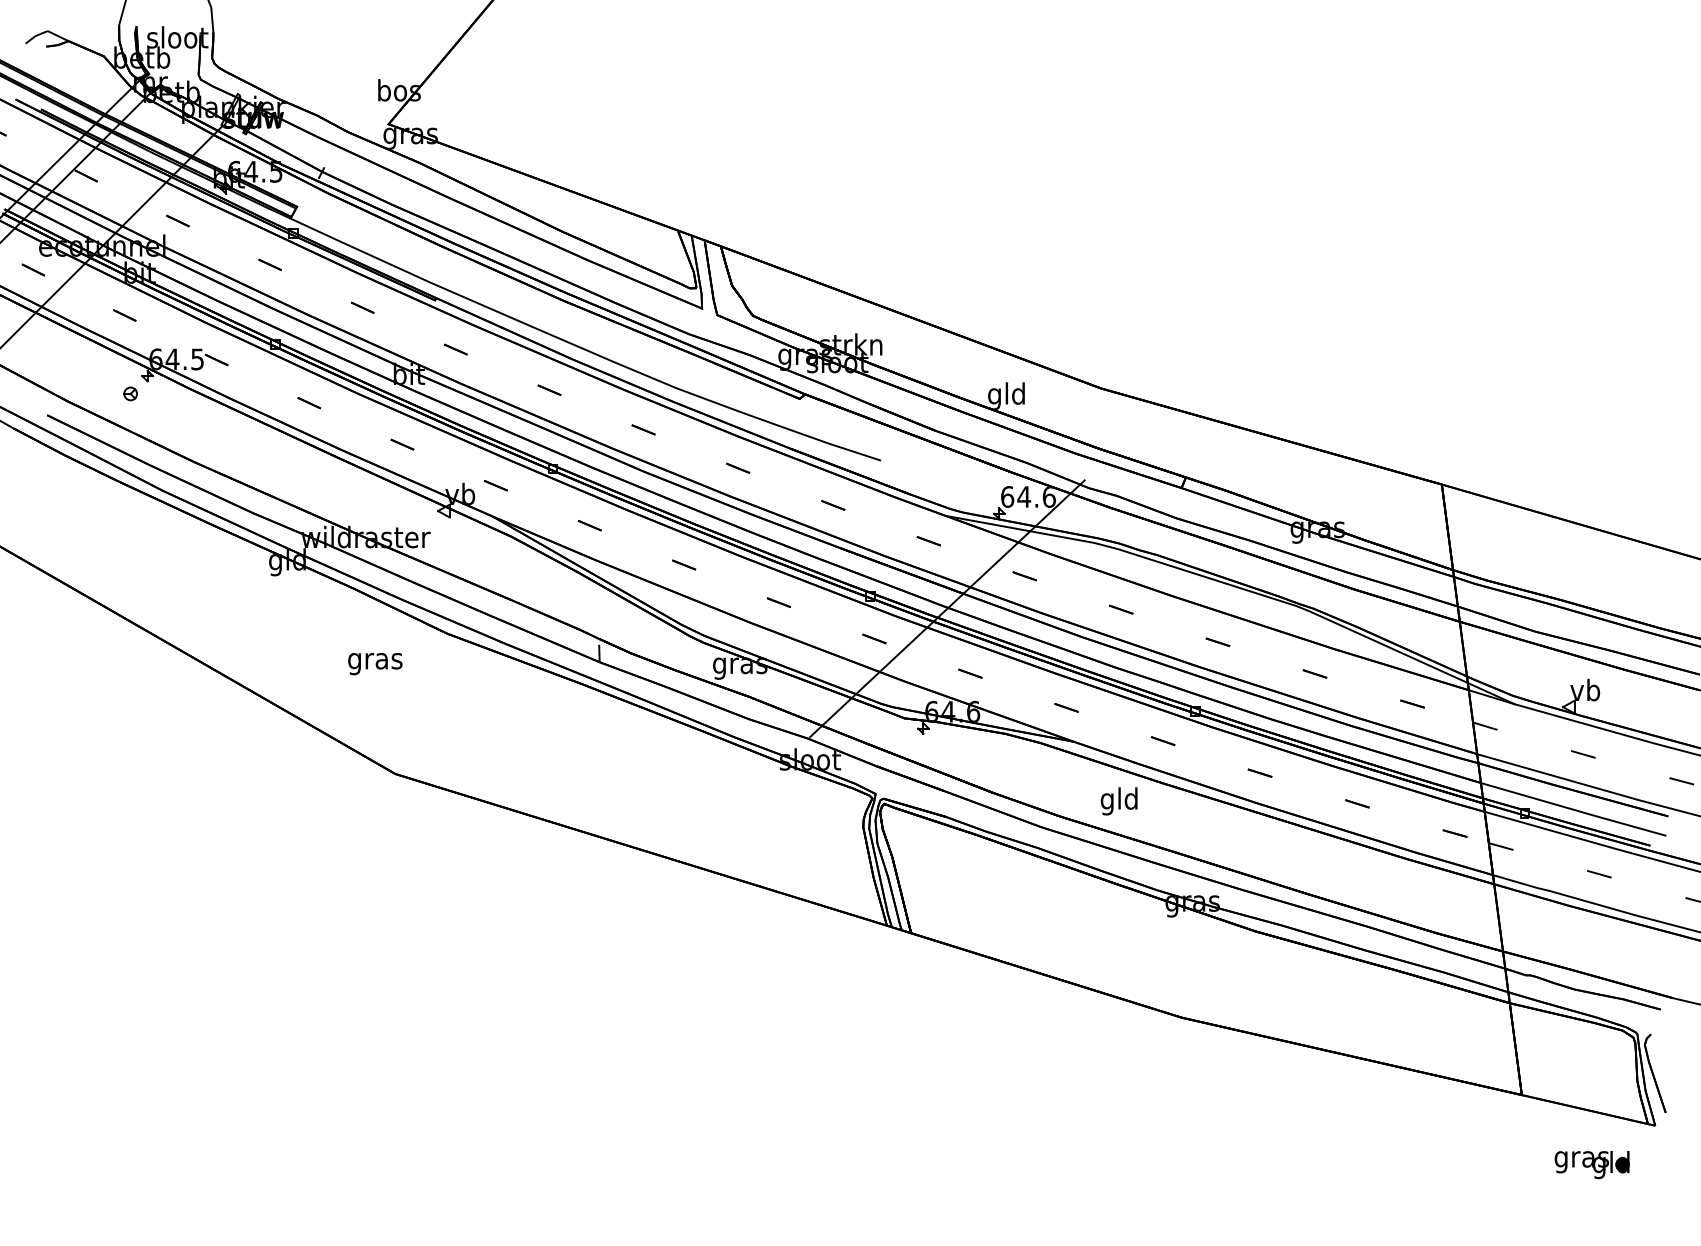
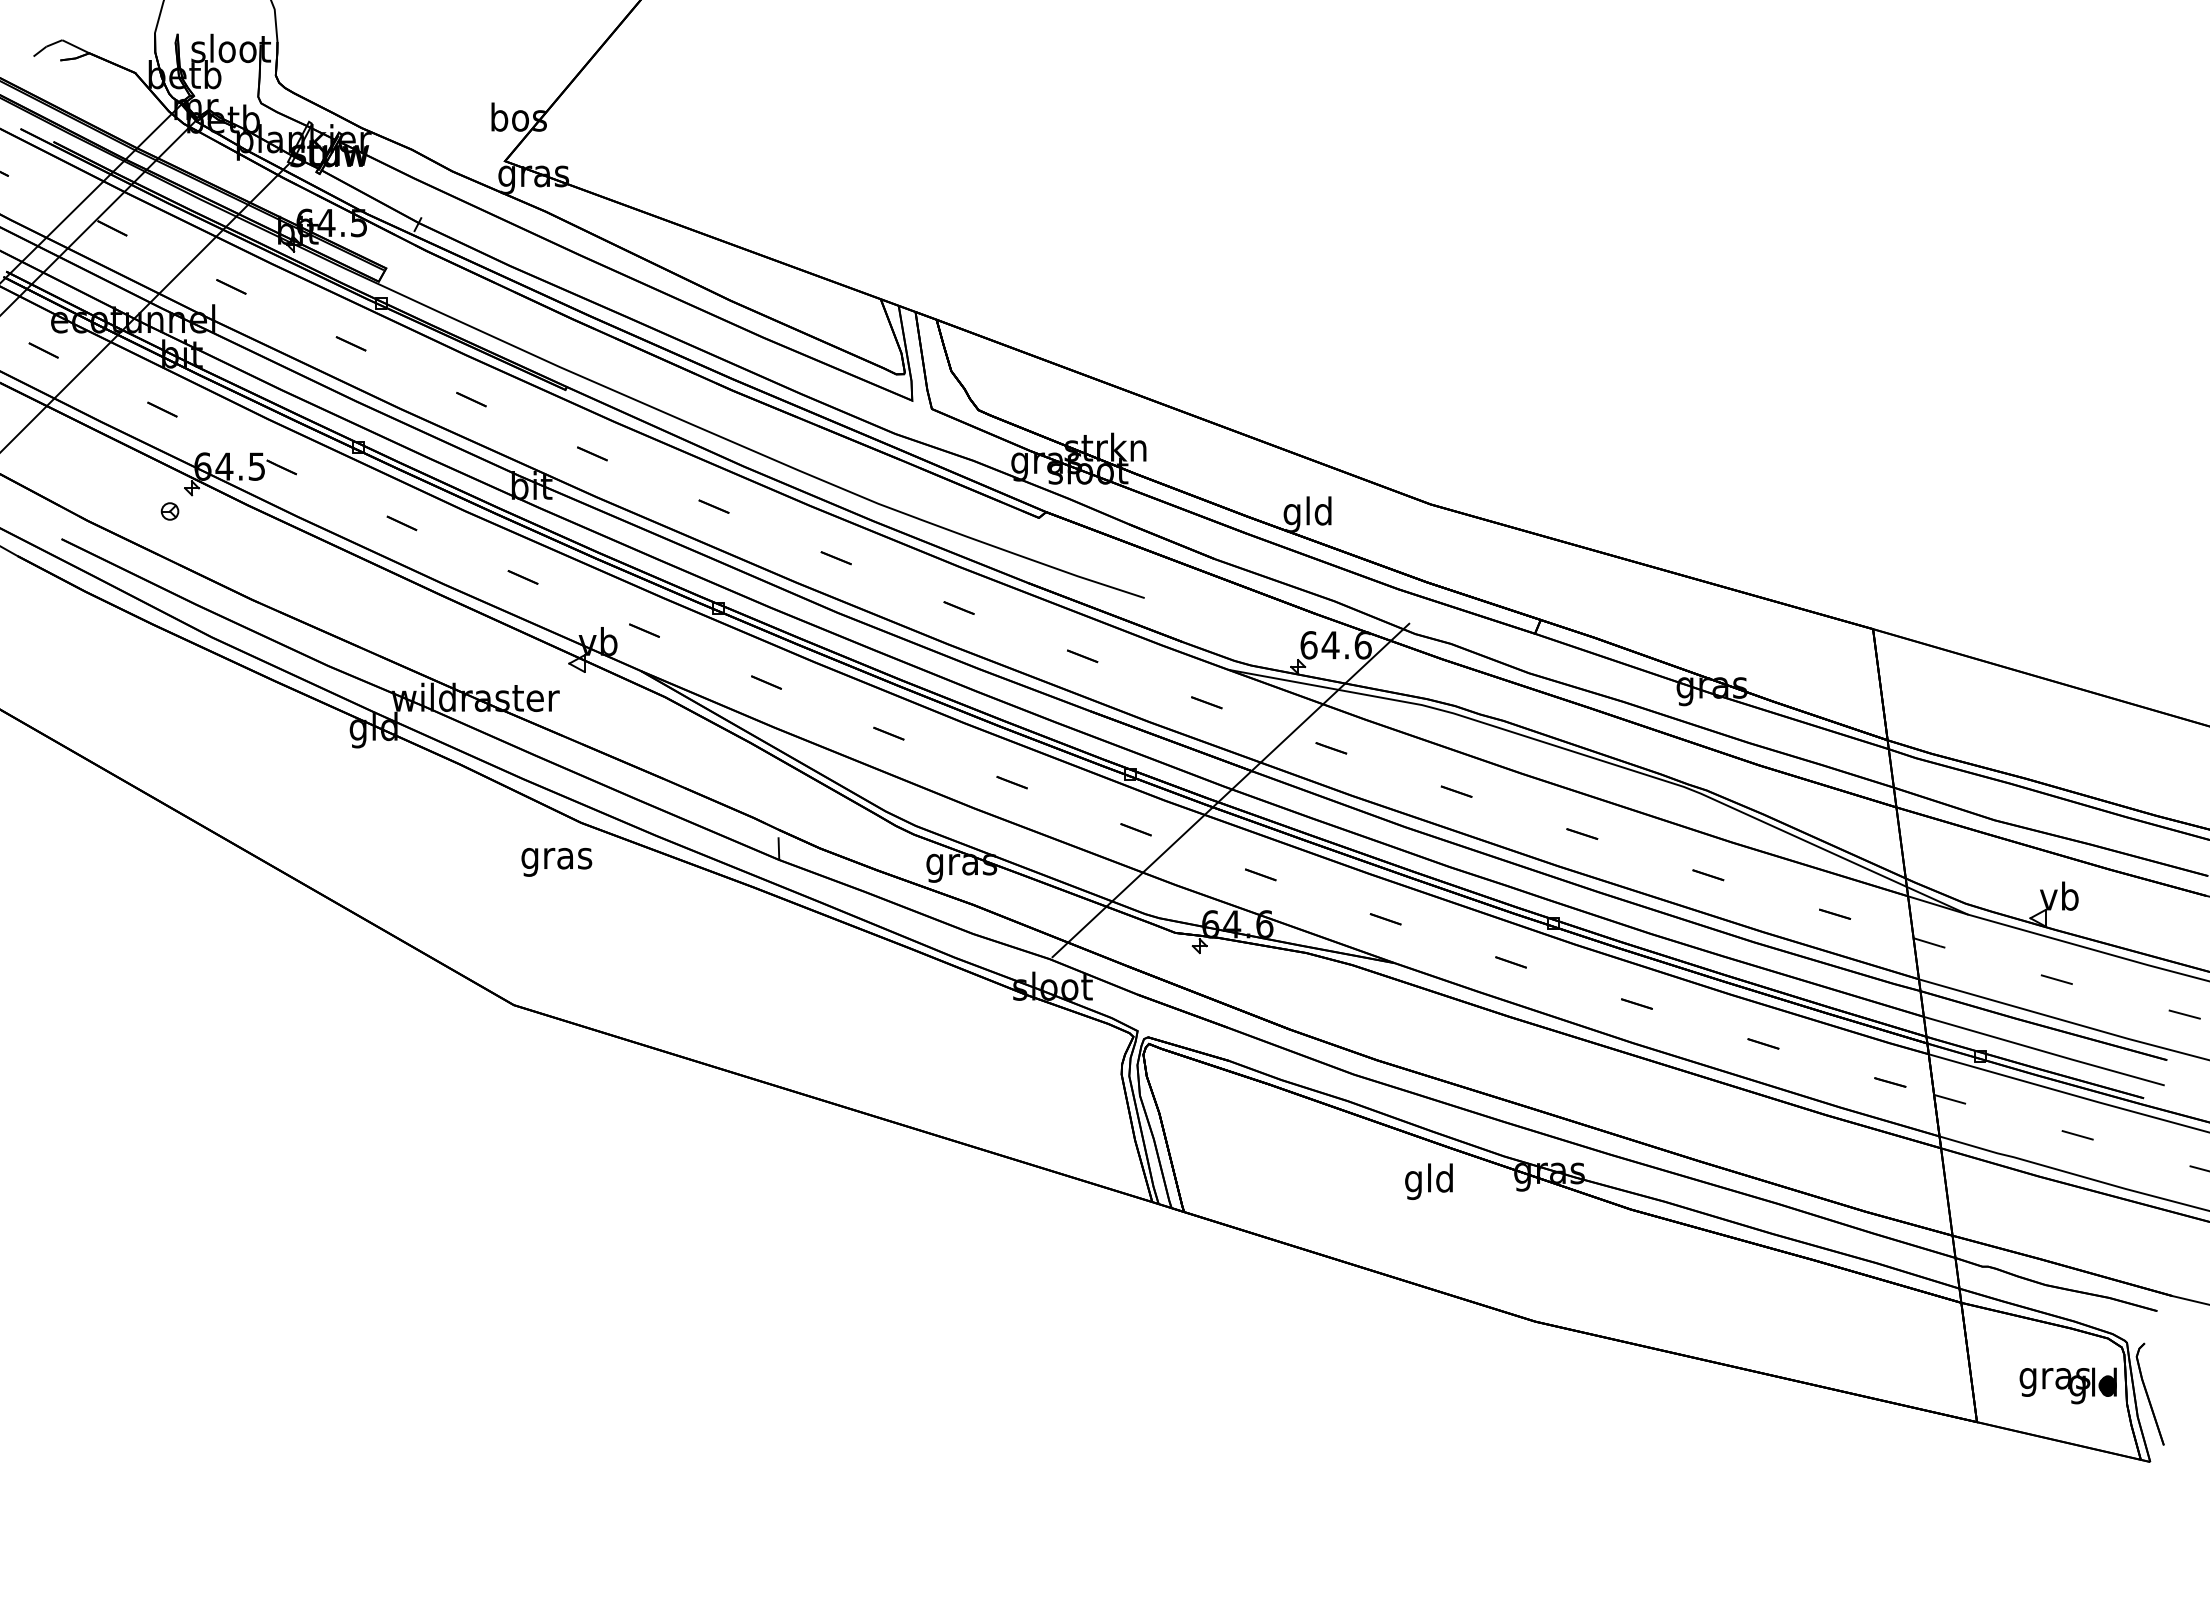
text: (375, 663) -> (556, 861), moved
text: (1118, 801) -> (1428, 1181), moved
part: (1591, 1164) -> (2067, 1385), moved

